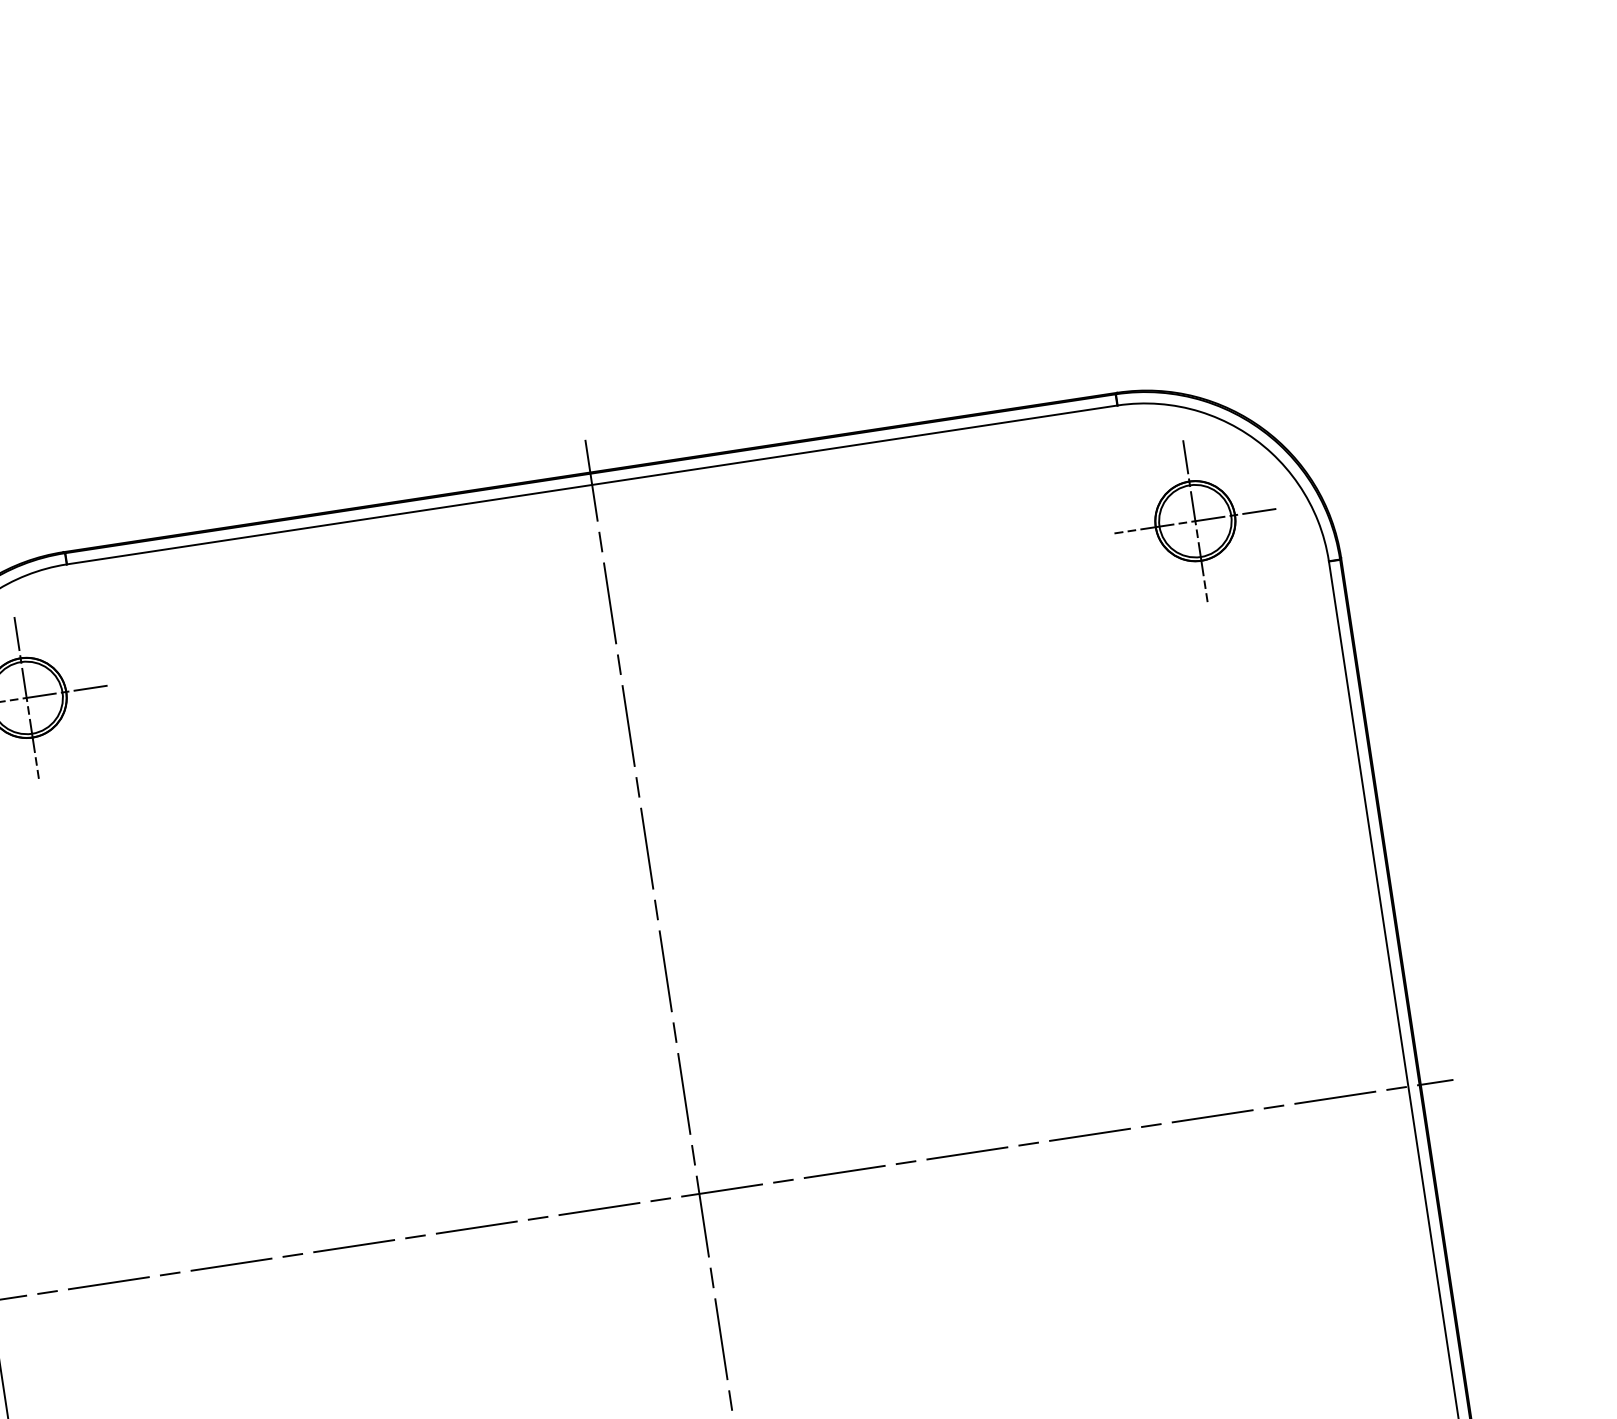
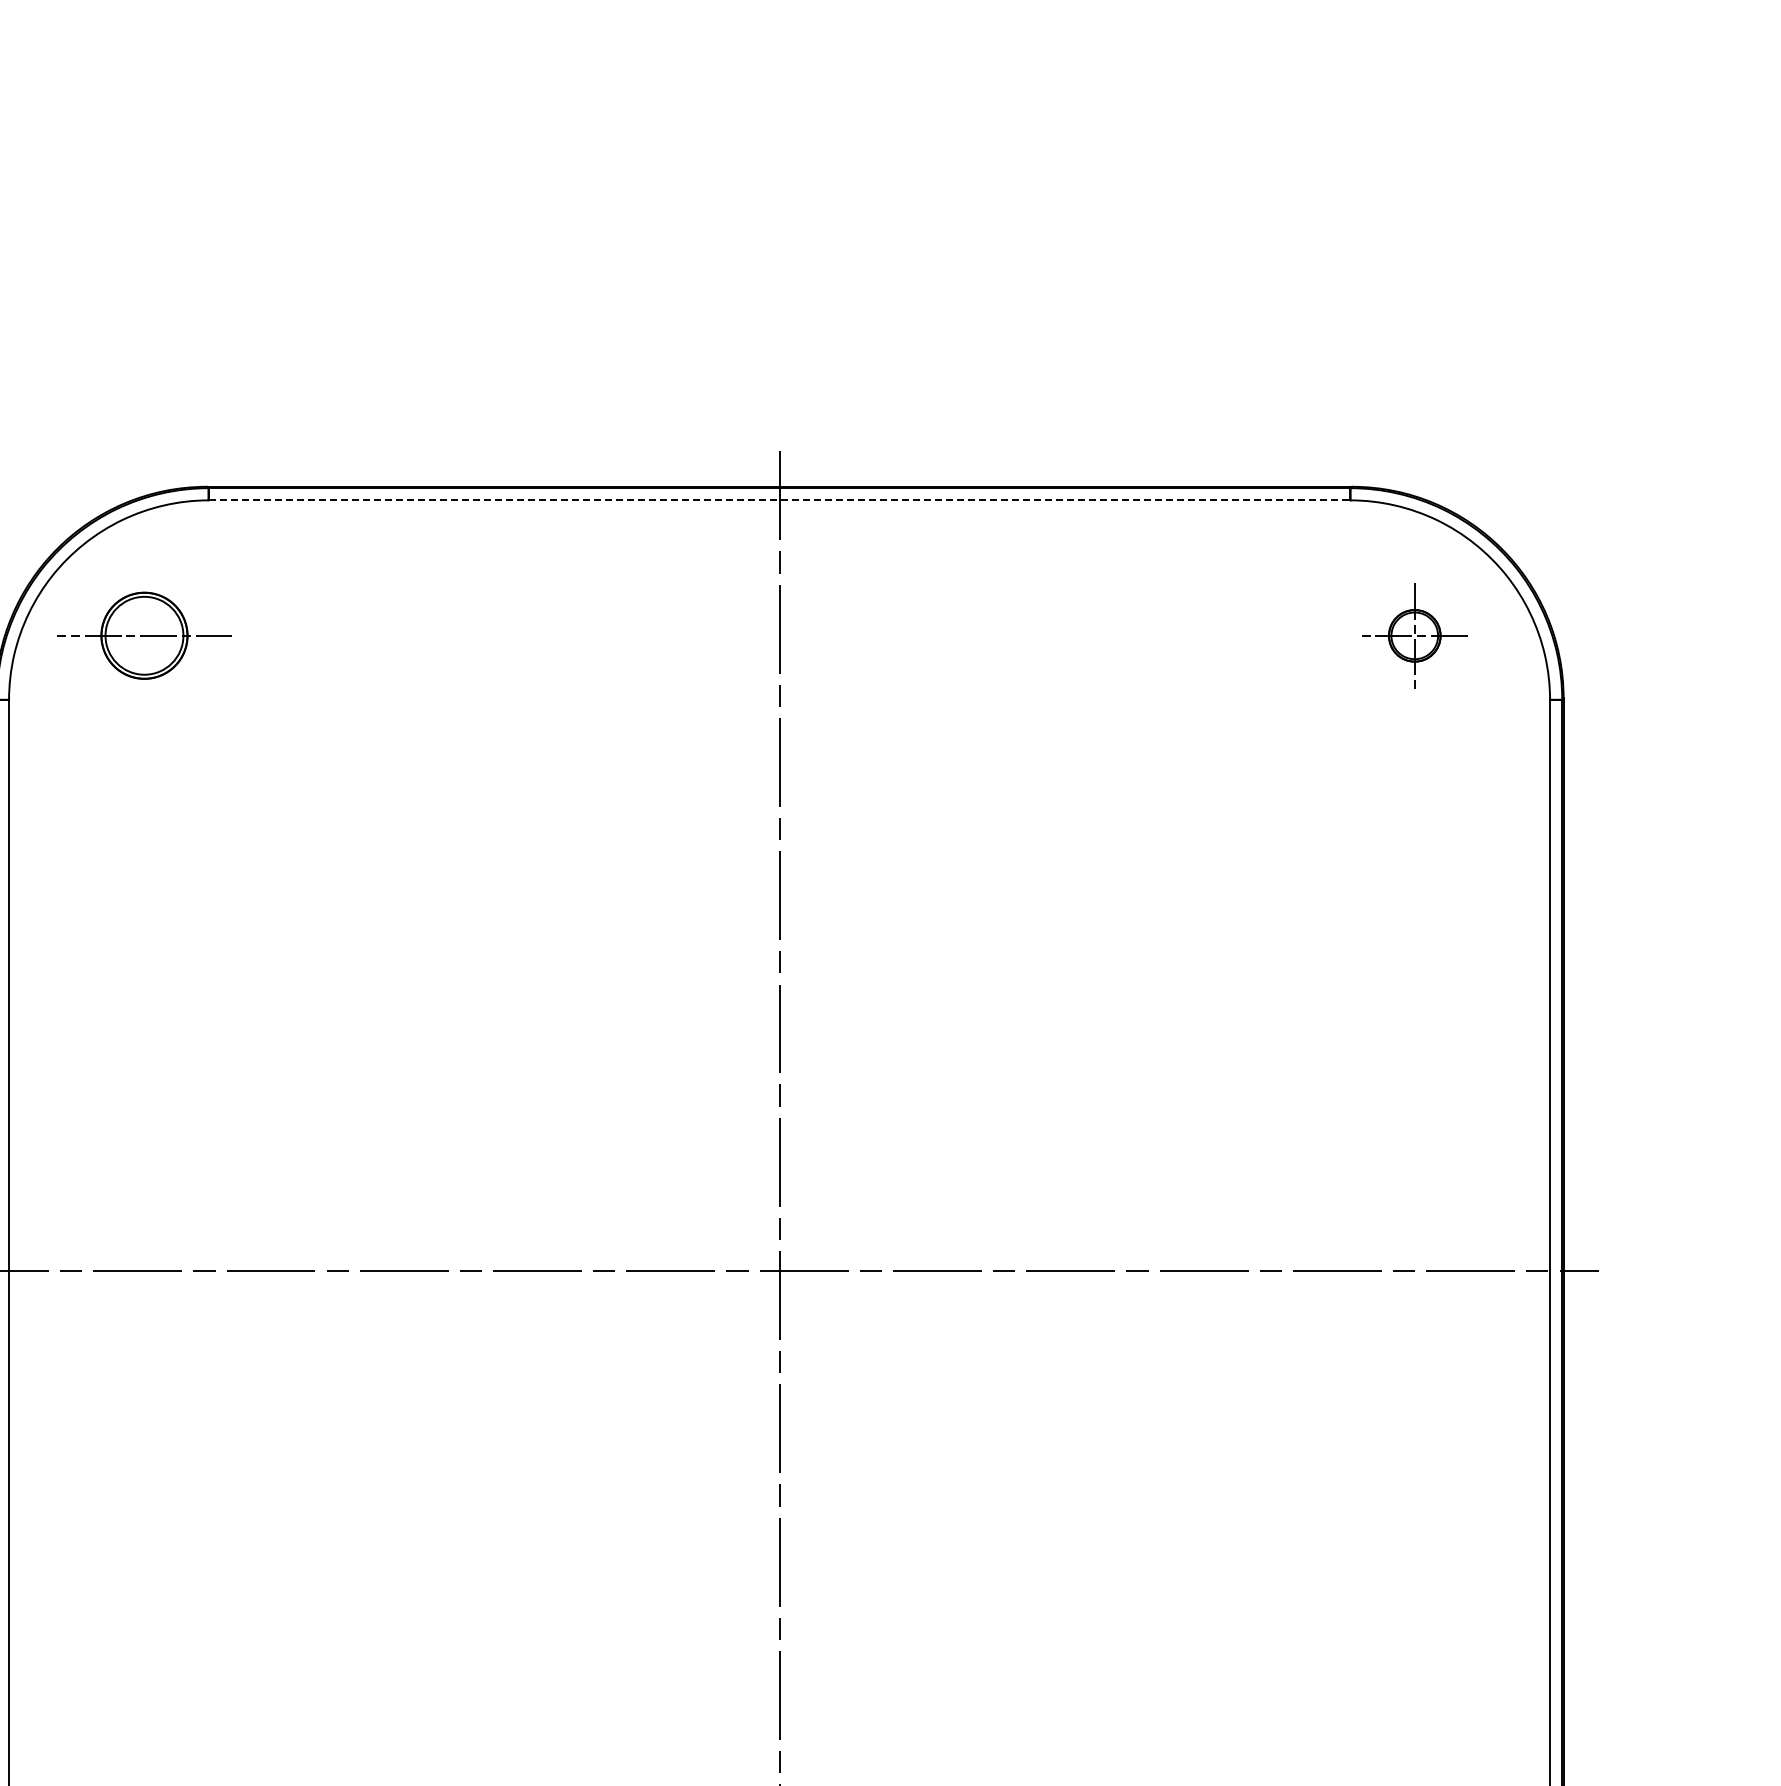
line: (592, 485) -> (779, 500), solid -> dashed
part: (1195, 520) -> (1414, 635), size x0.6
line: (26, 697) -> (144, 635), removed

